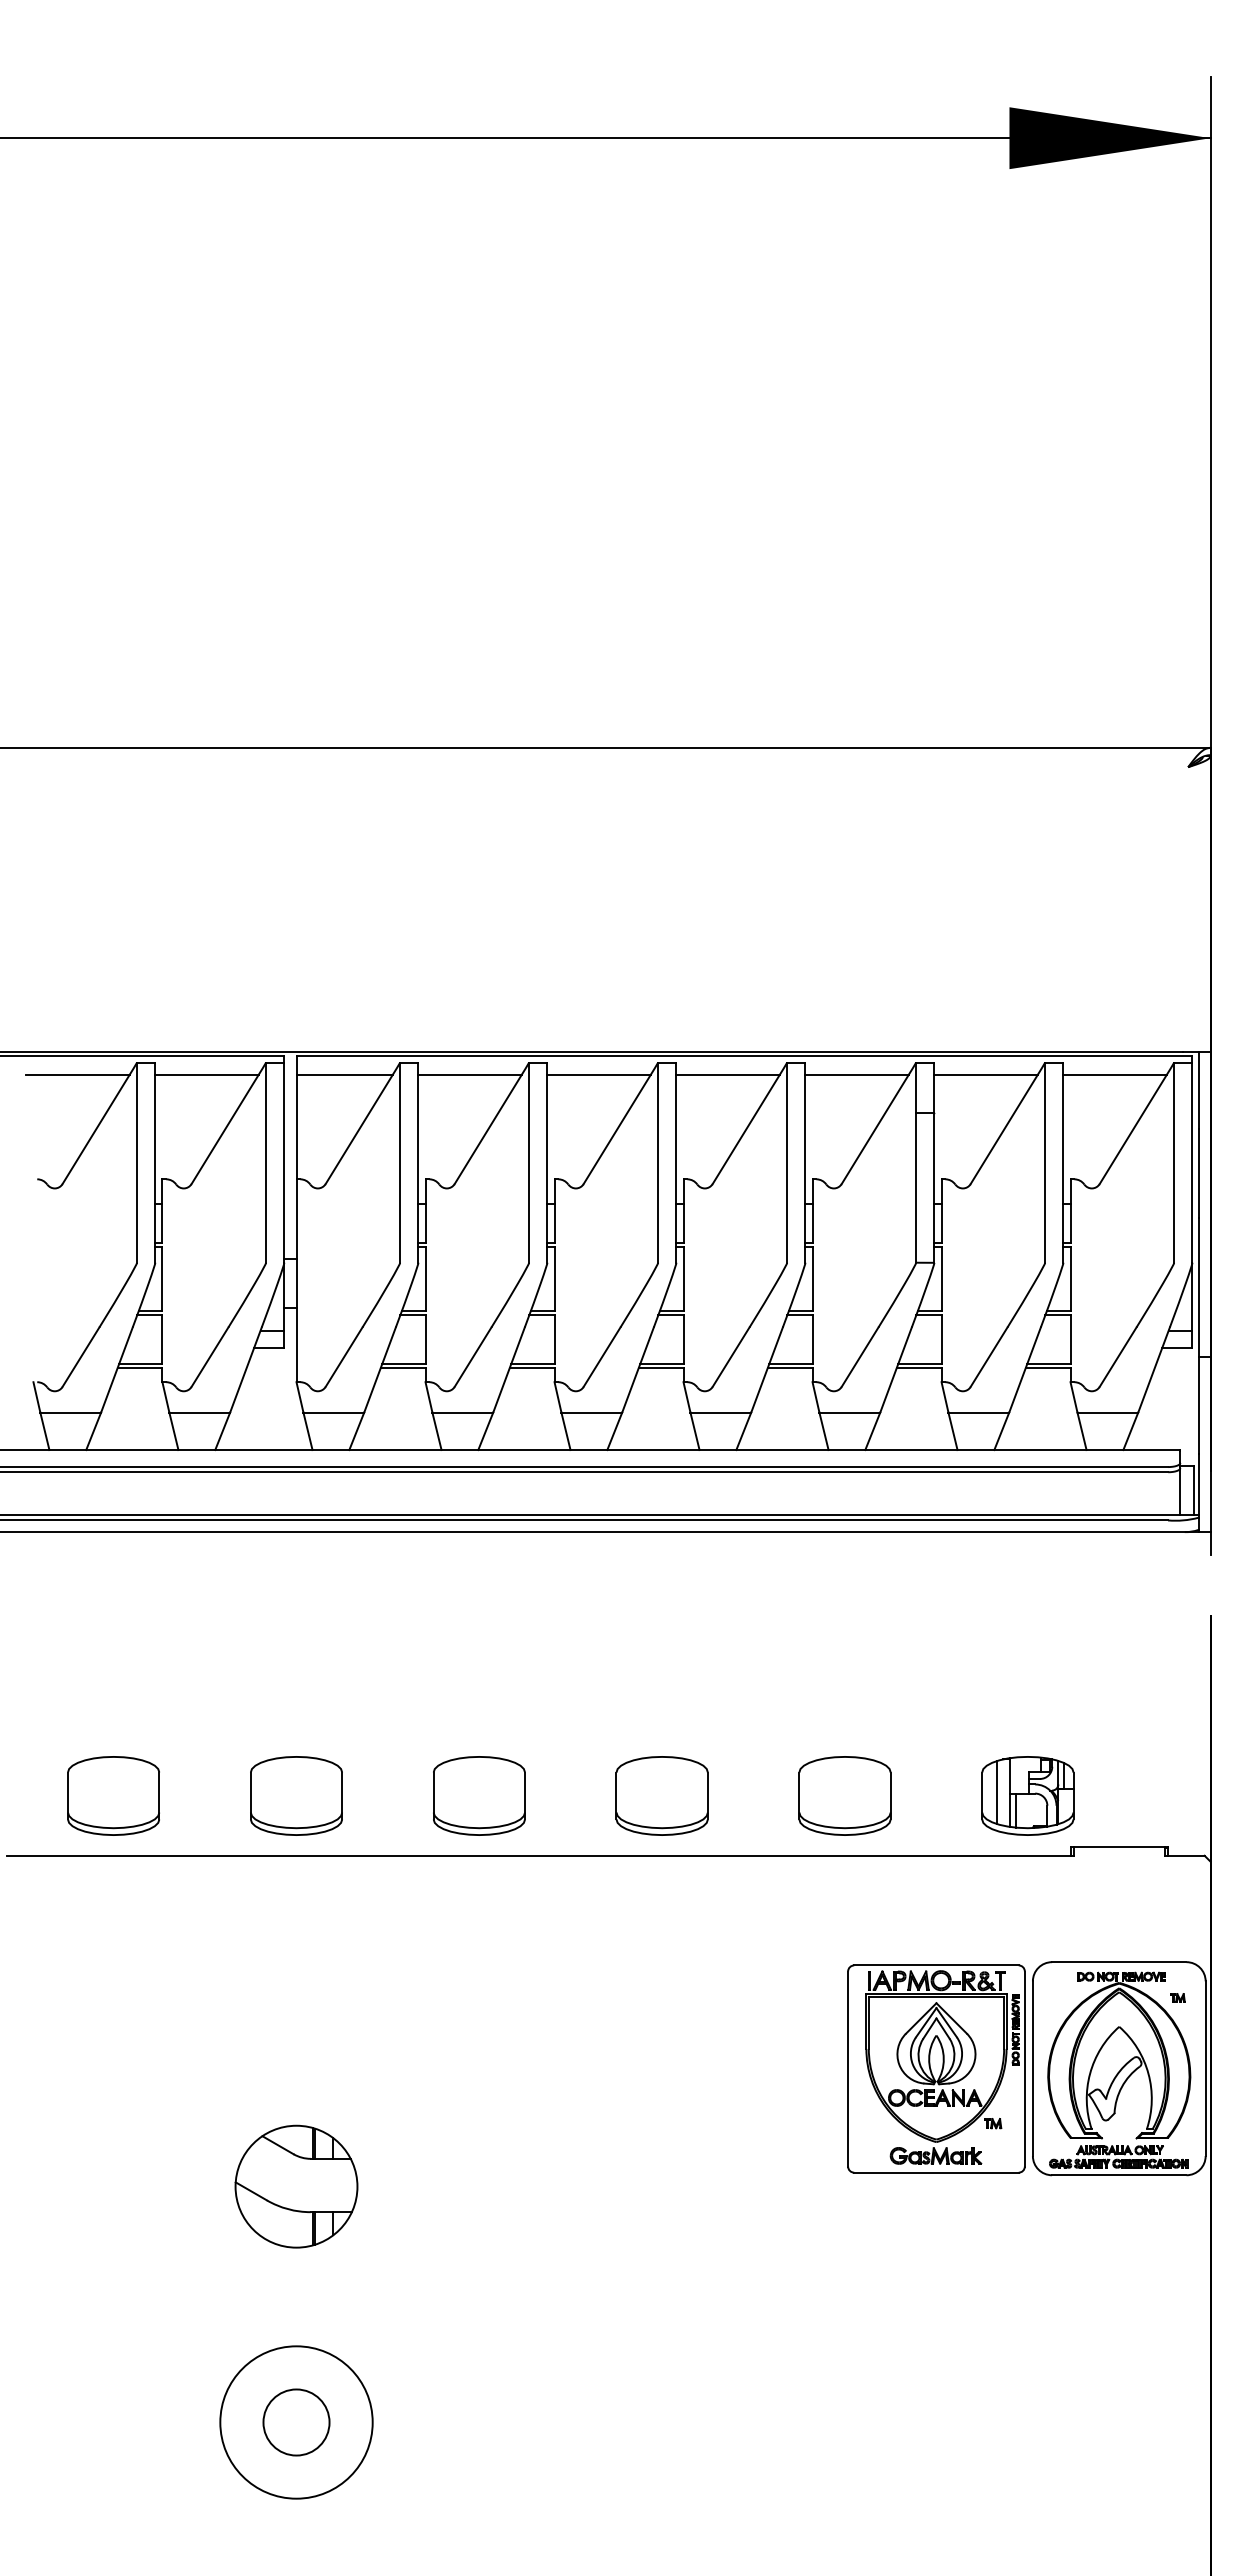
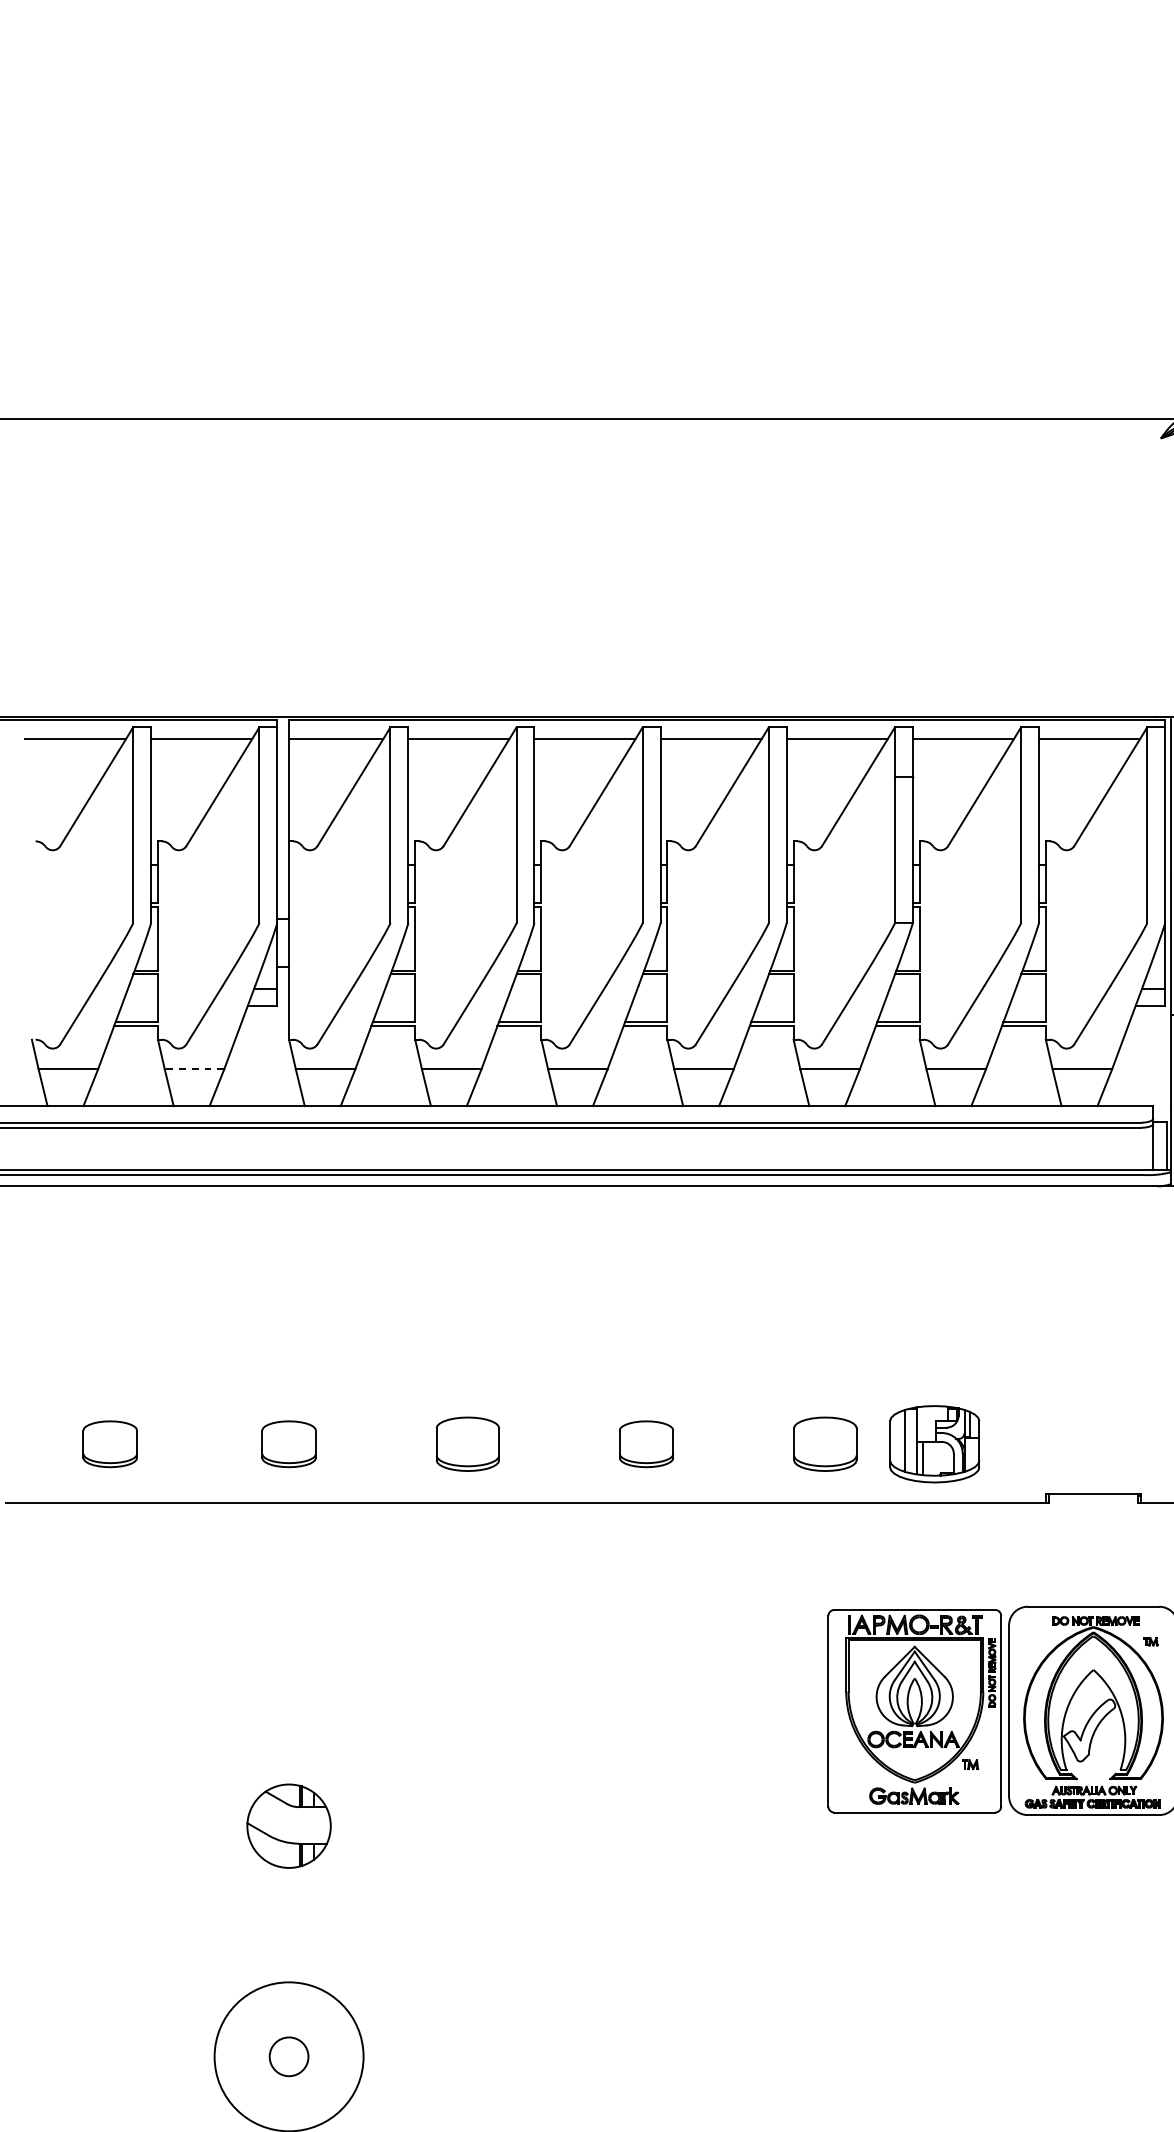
line: (199, 1412) -> (194, 1069), solid -> dashed
part: (113, 1795) -> (110, 1443), size x0.6
part: (296, 1795) -> (289, 1443), size x0.6
part: (479, 1795) -> (468, 1443), size x0.7
part: (661, 1795) -> (645, 1443), size x0.6
part: (844, 1795) -> (824, 1443), size x0.7
part: (1027, 1795) -> (934, 1443), moved
part: (296, 2186) -> (289, 1826), size x0.7
circle: (296, 2422) -> (289, 2056), size x0.6

